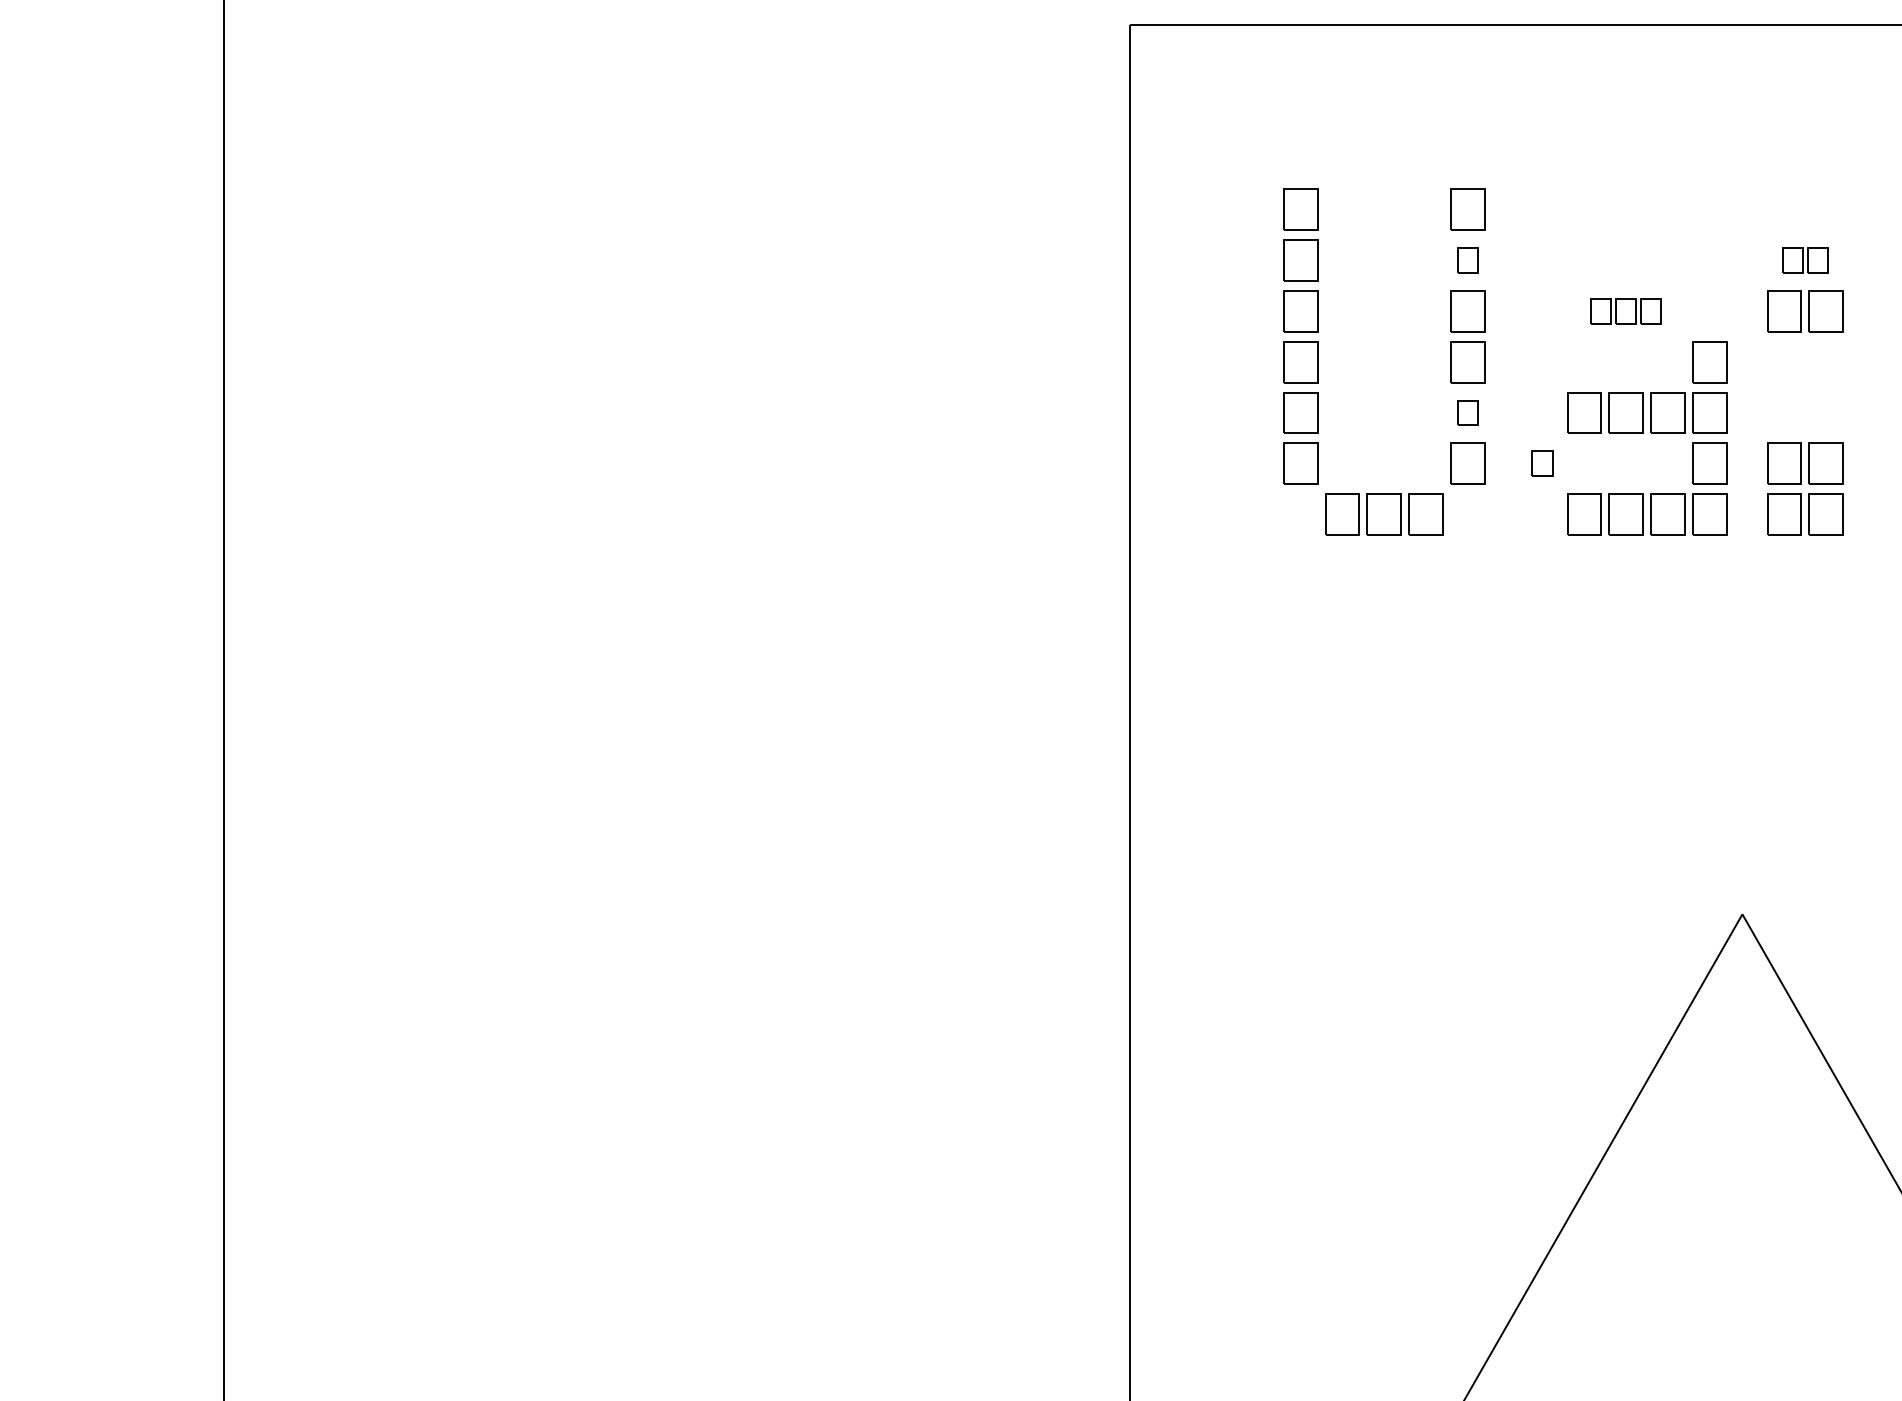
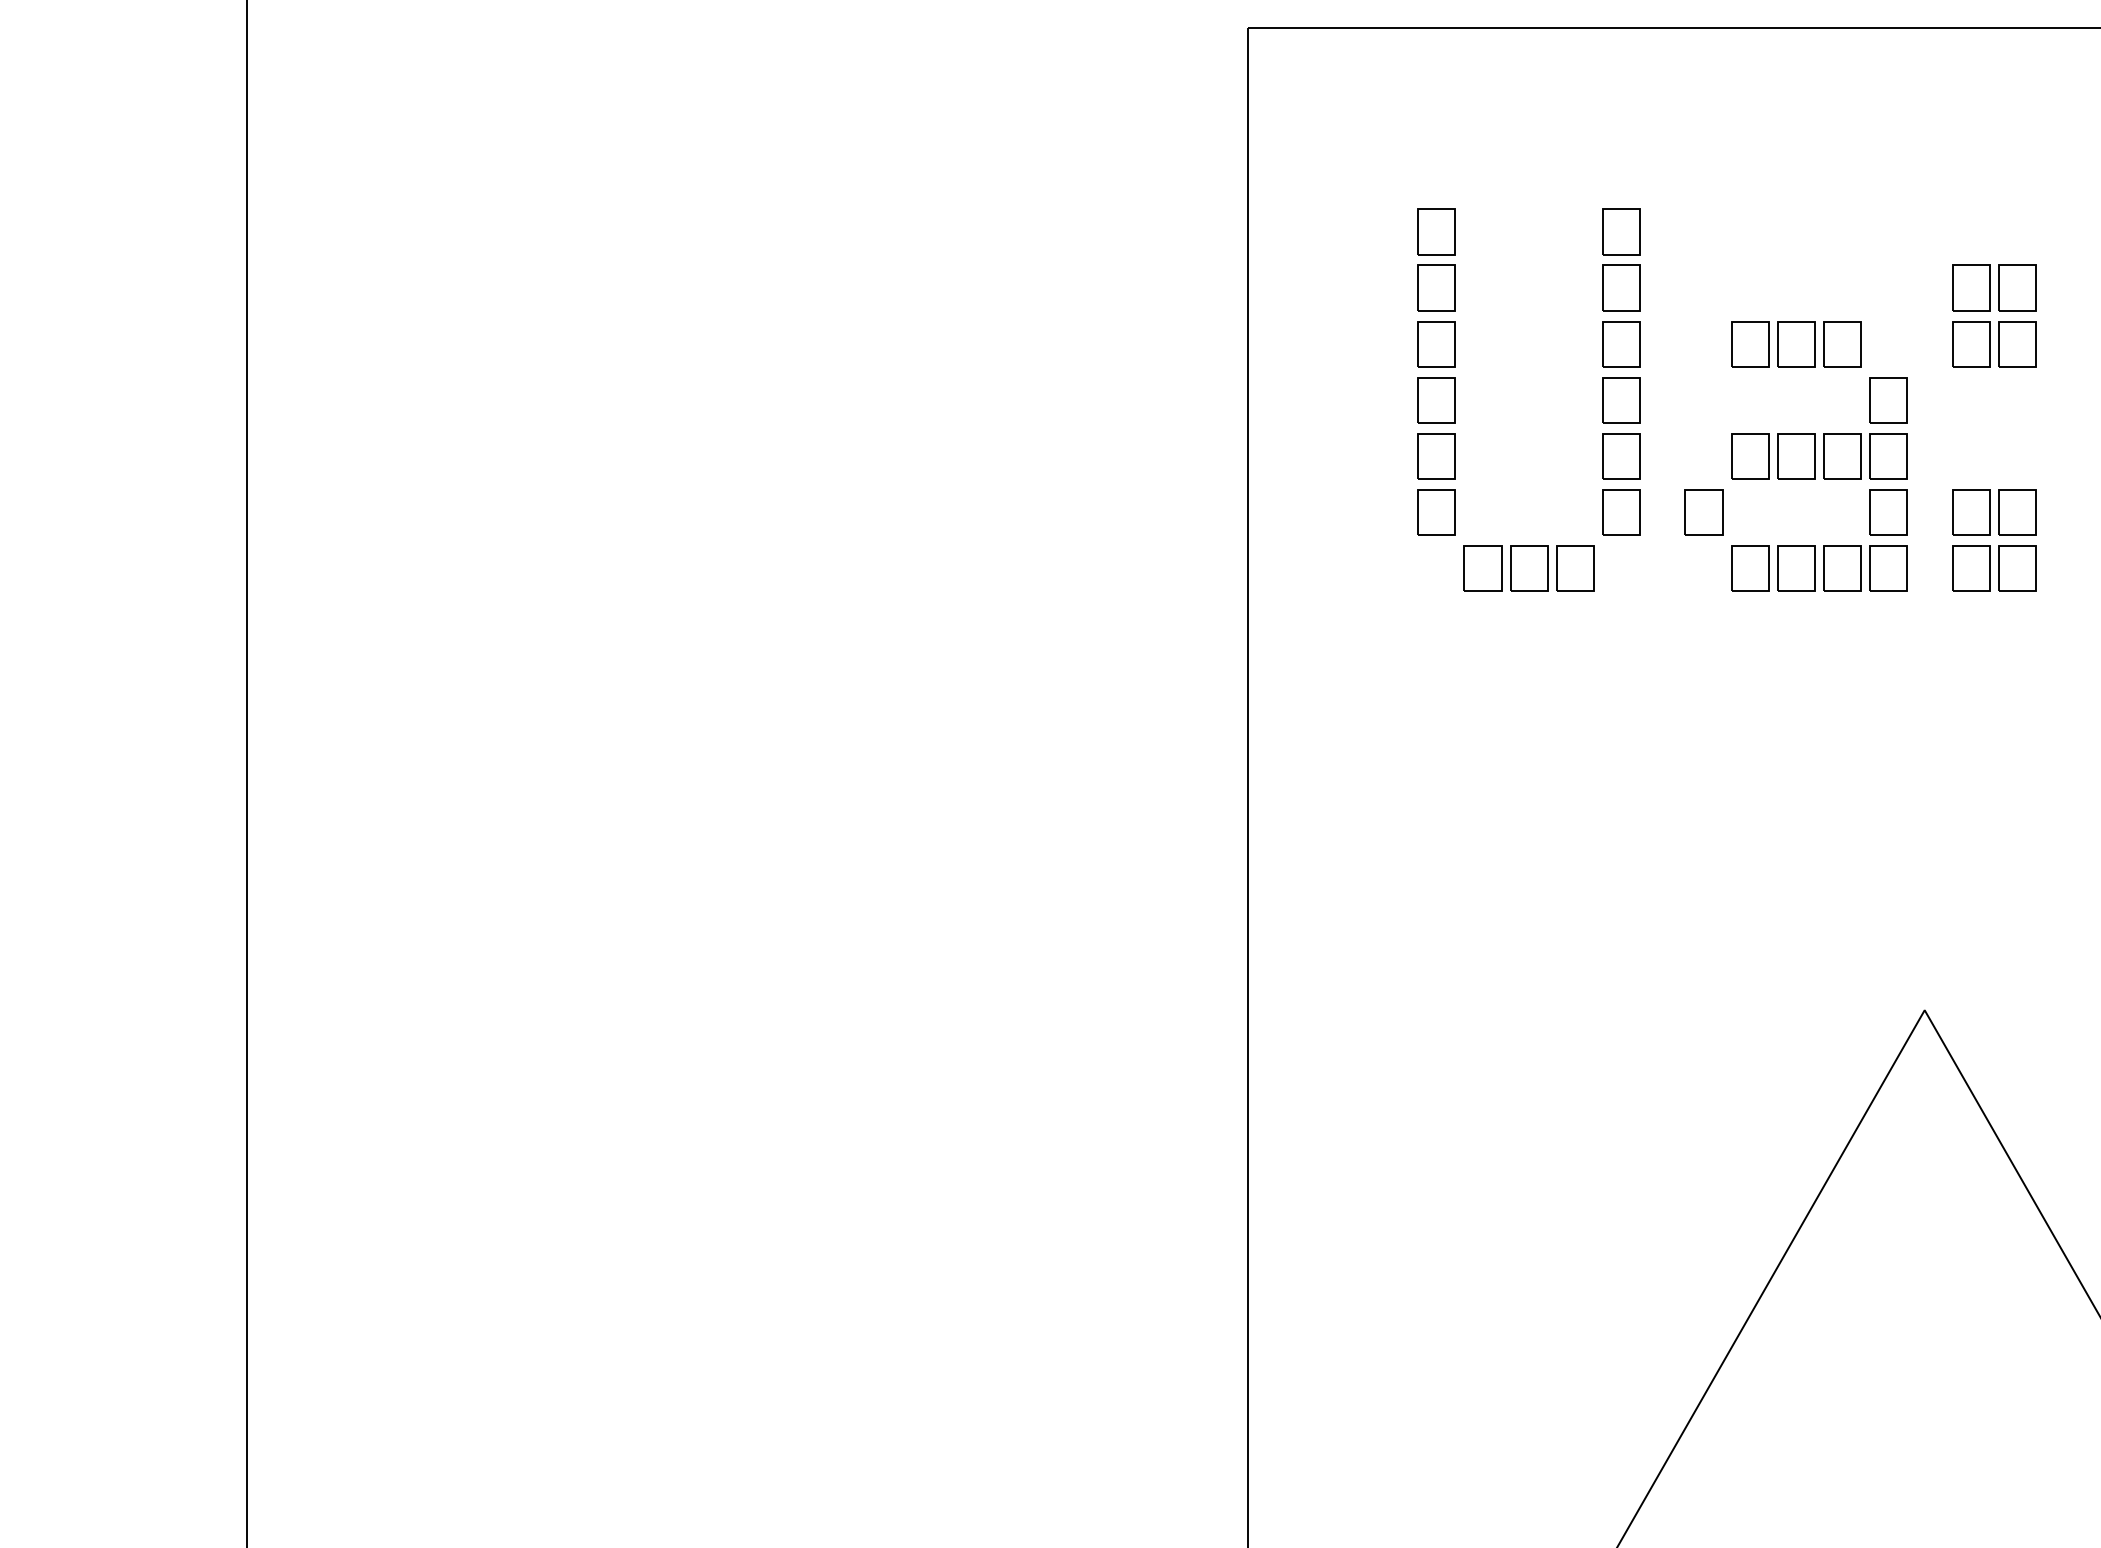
part: (1467, 260) -> (1621, 287), size x1.67
part: (1805, 260) -> (1994, 287), size x1.67
part: (1626, 311) -> (1796, 344), size x1.67
part: (1467, 412) -> (1621, 455), size x1.67
part: (1542, 463) -> (1703, 512), size x1.67

